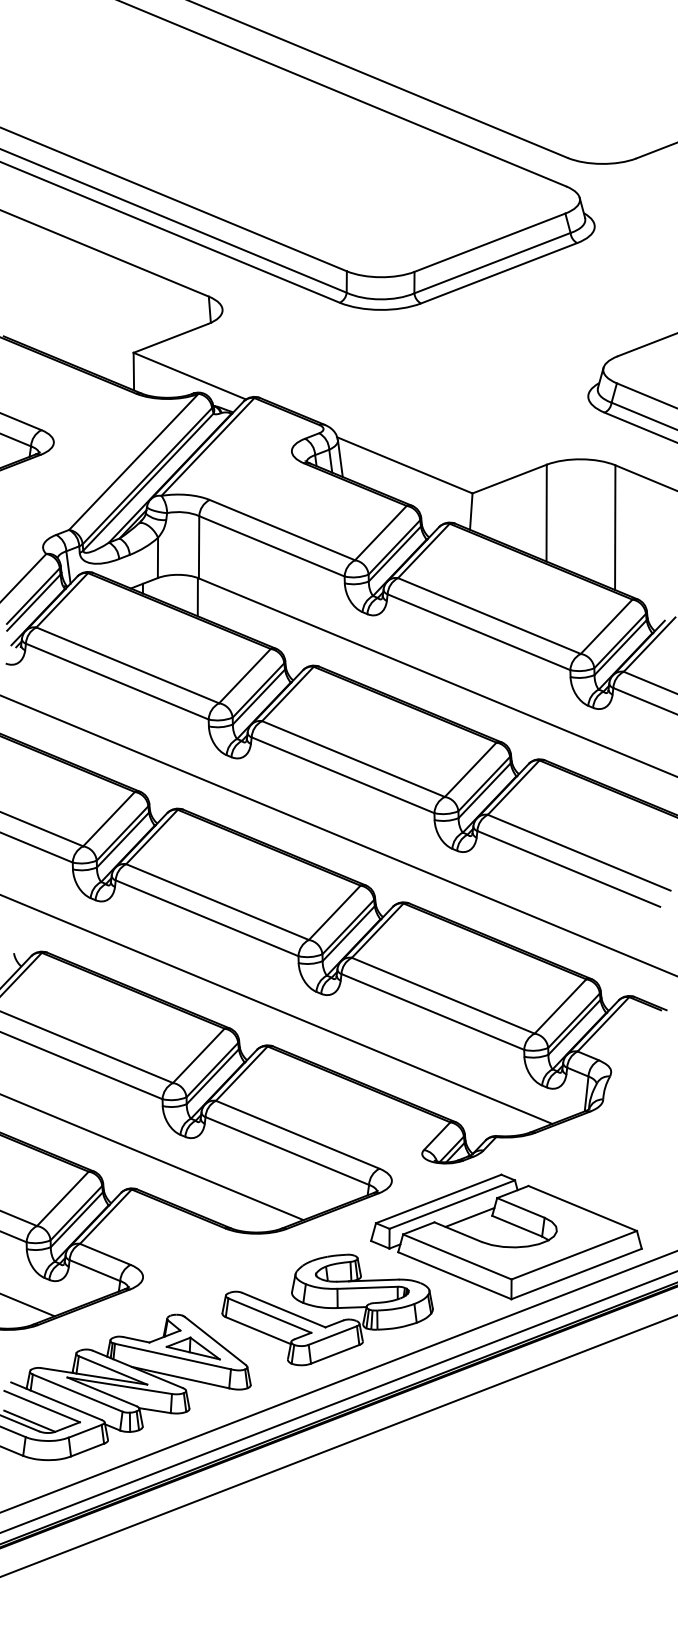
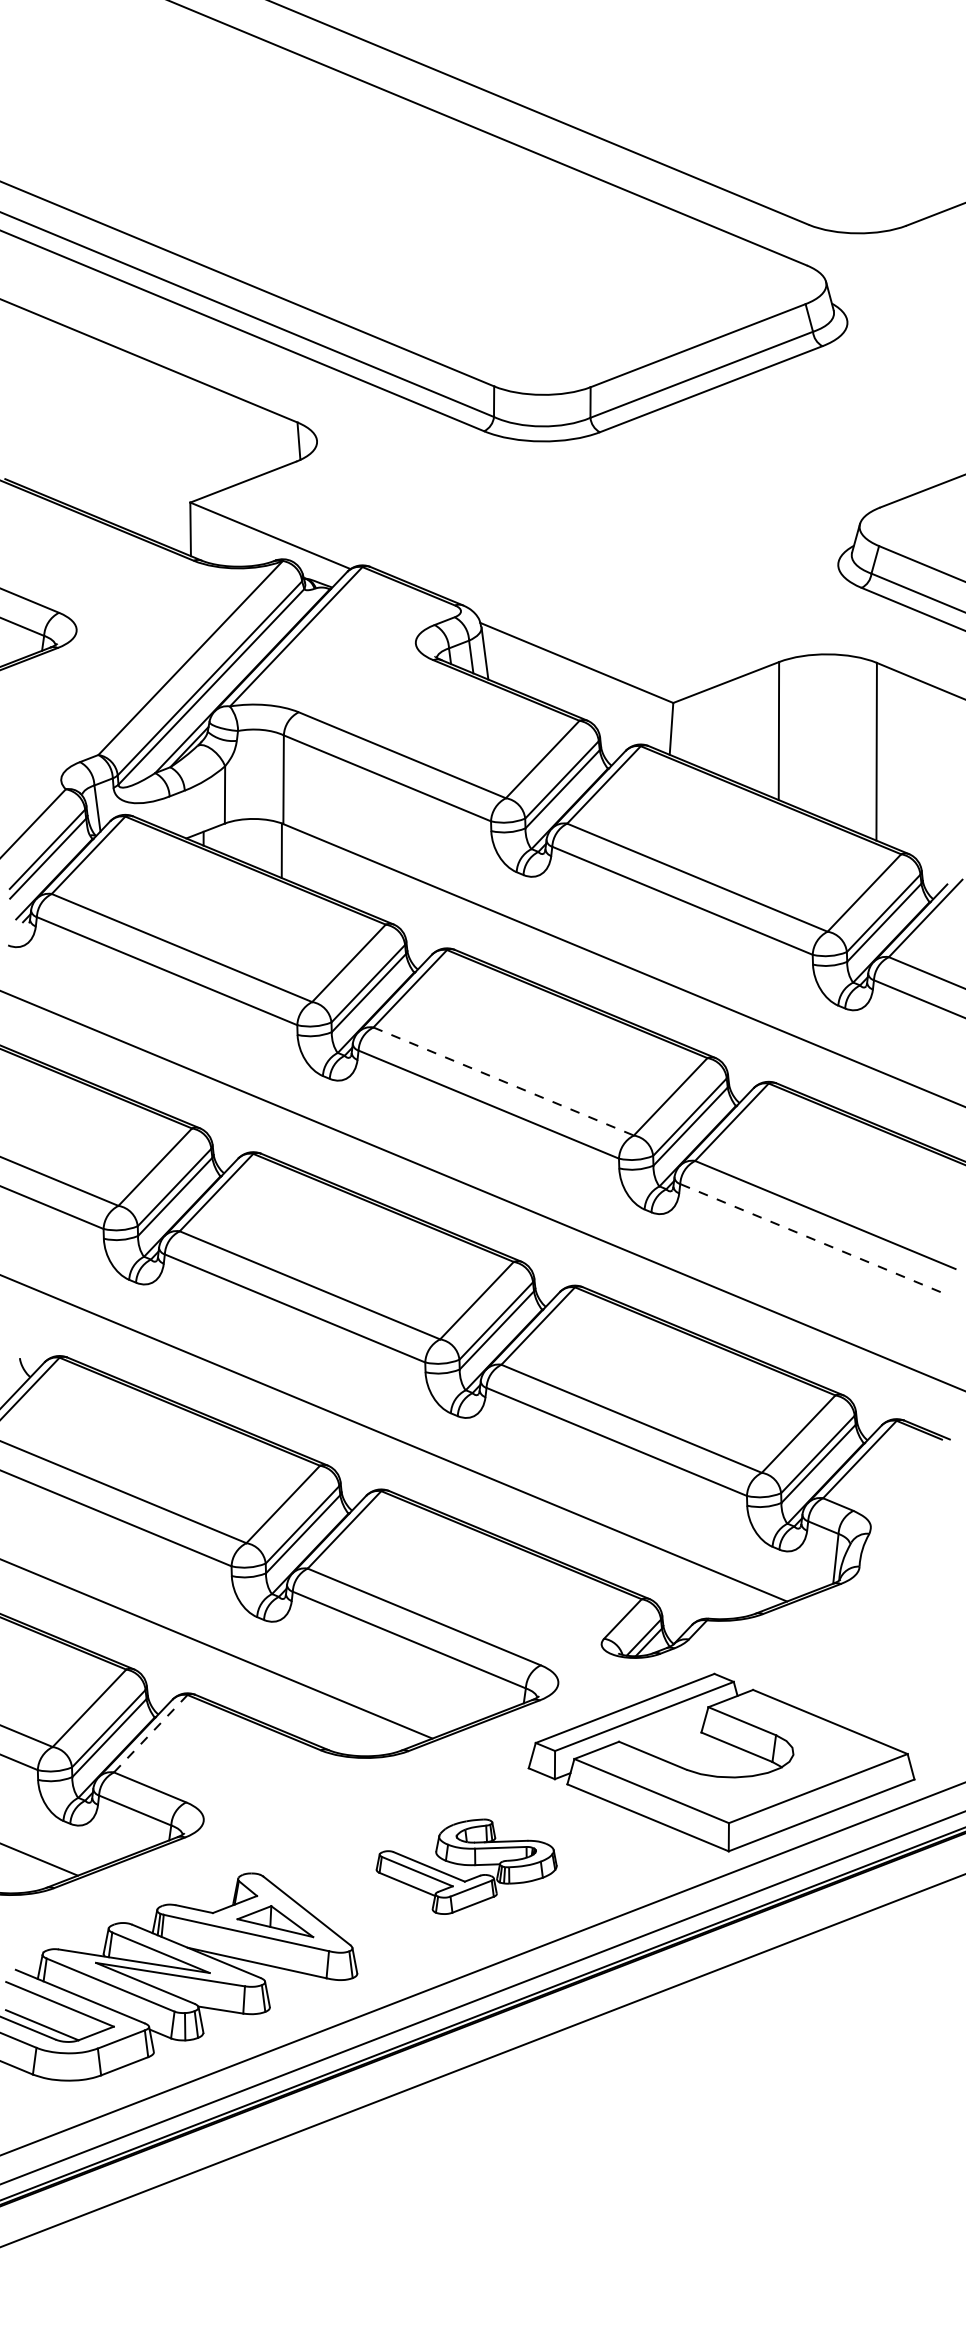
line: (353, 759) -> (503, 1081), solid -> dashed
line: (568, 869) -> (810, 1238), solid -> dashed
line: (105, 1217) -> (150, 1734), solid -> dashed
line: (469, 1217) -> (669, 1734), removed
part: (327, 1309) -> (466, 1866), size x0.6

